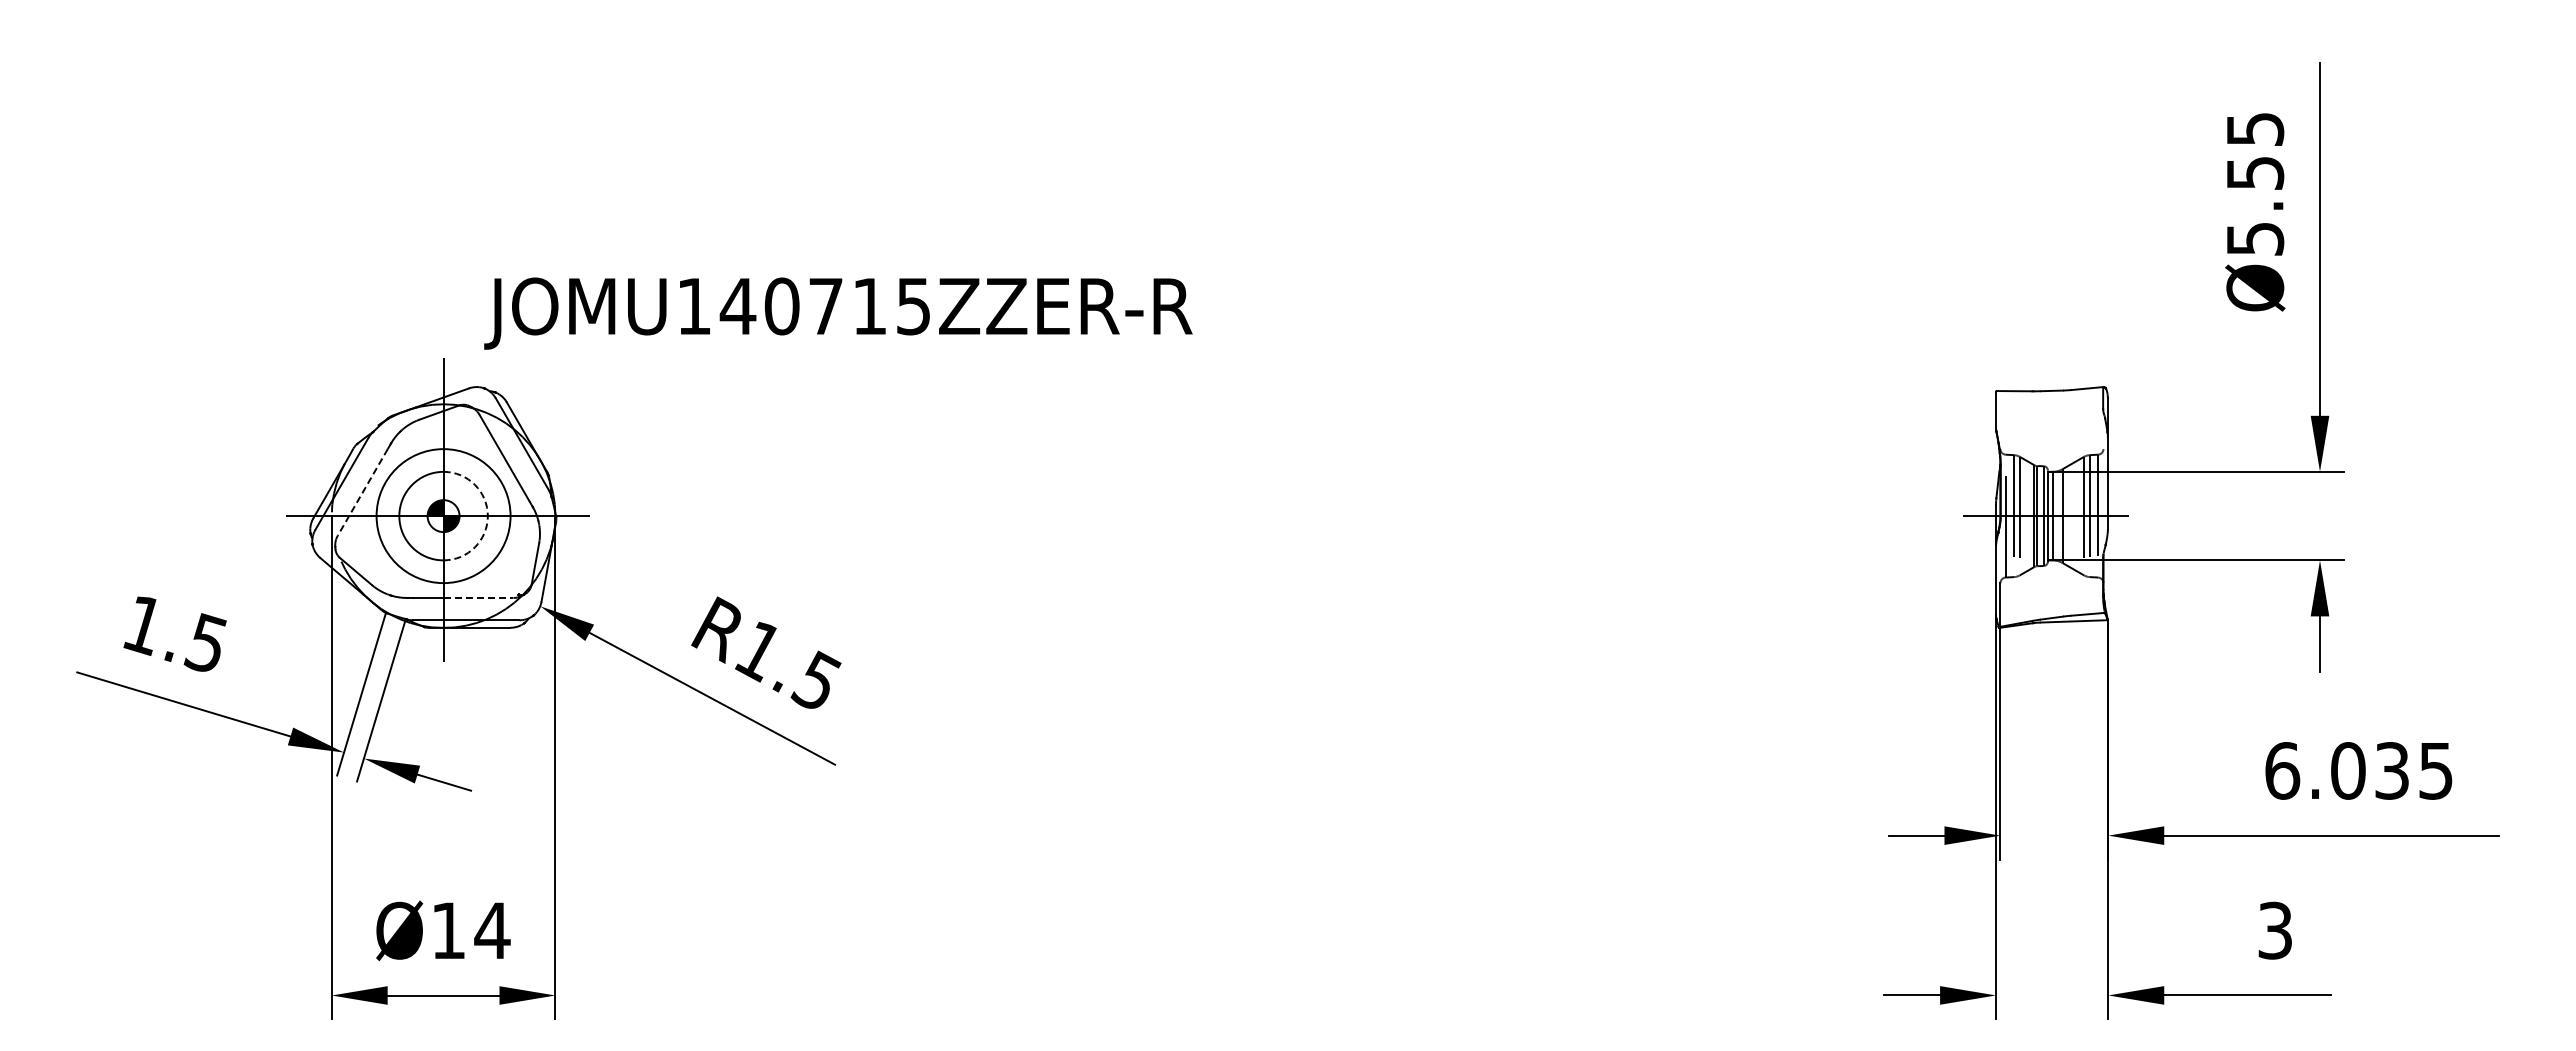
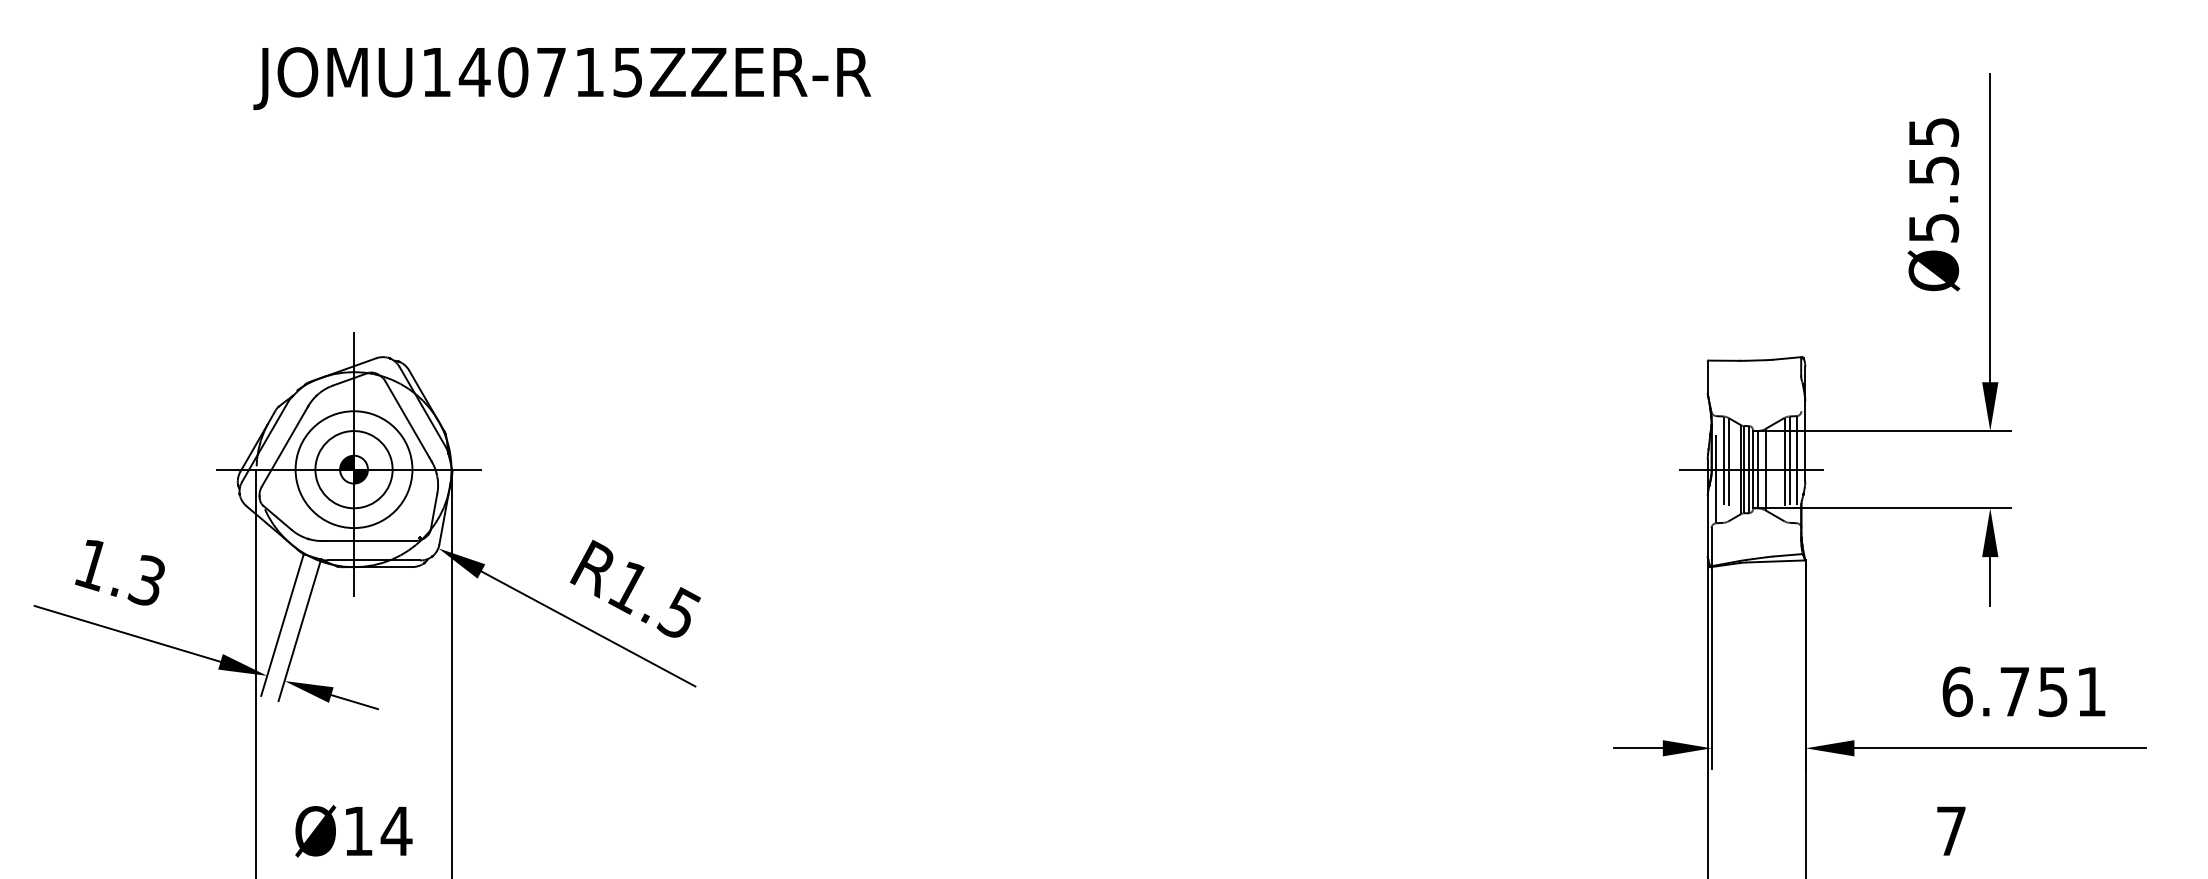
text: (838, 313) -> (562, 78), moved
line: (362, 492) -> (283, 449), dashed -> solid
arc: (487, 516) -> (392, 470), dashed -> solid
line: (478, 597) -> (384, 540), dashed -> solid
text: (204, 642) -> (145, 579), 1.5 -> 1.3
text: (2391, 770) -> (2052, 691), 6.035 -> 6.751
text: (2274, 930) -> (1950, 831), 3 -> 7

